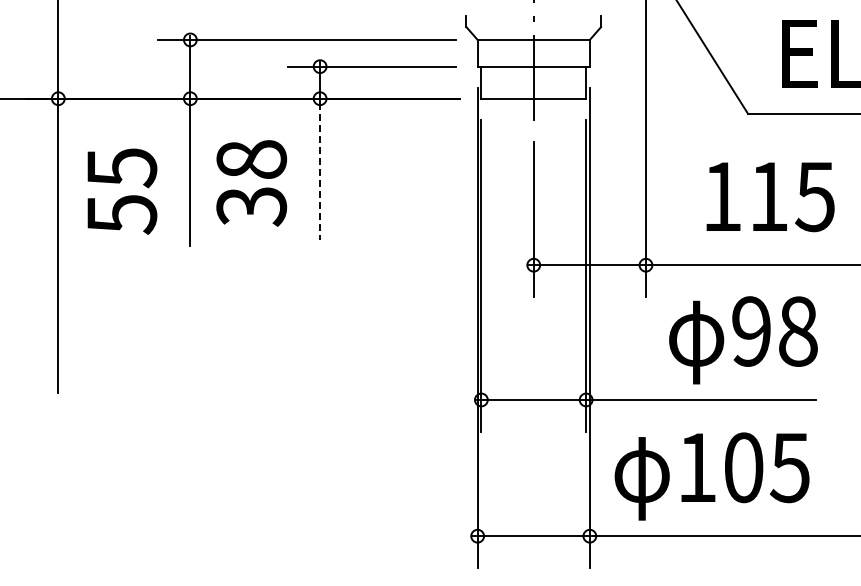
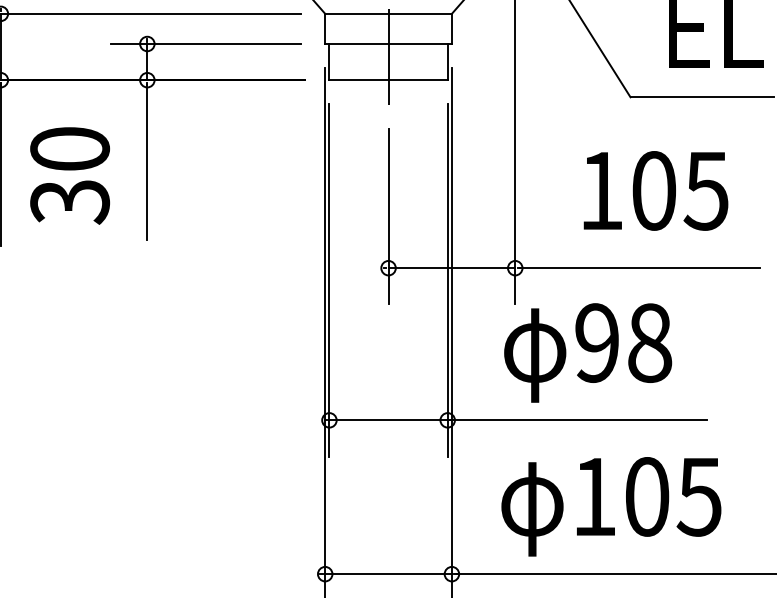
text: (251, 159) -> (69, 148), 38 -> 30
line: (320, 171) -> (147, 162), dashed -> solid
text: (769, 196) -> (654, 190), 115 -> 105
text: (743, 340) -> (588, 353), moved
text: (711, 476) -> (610, 506), moved

